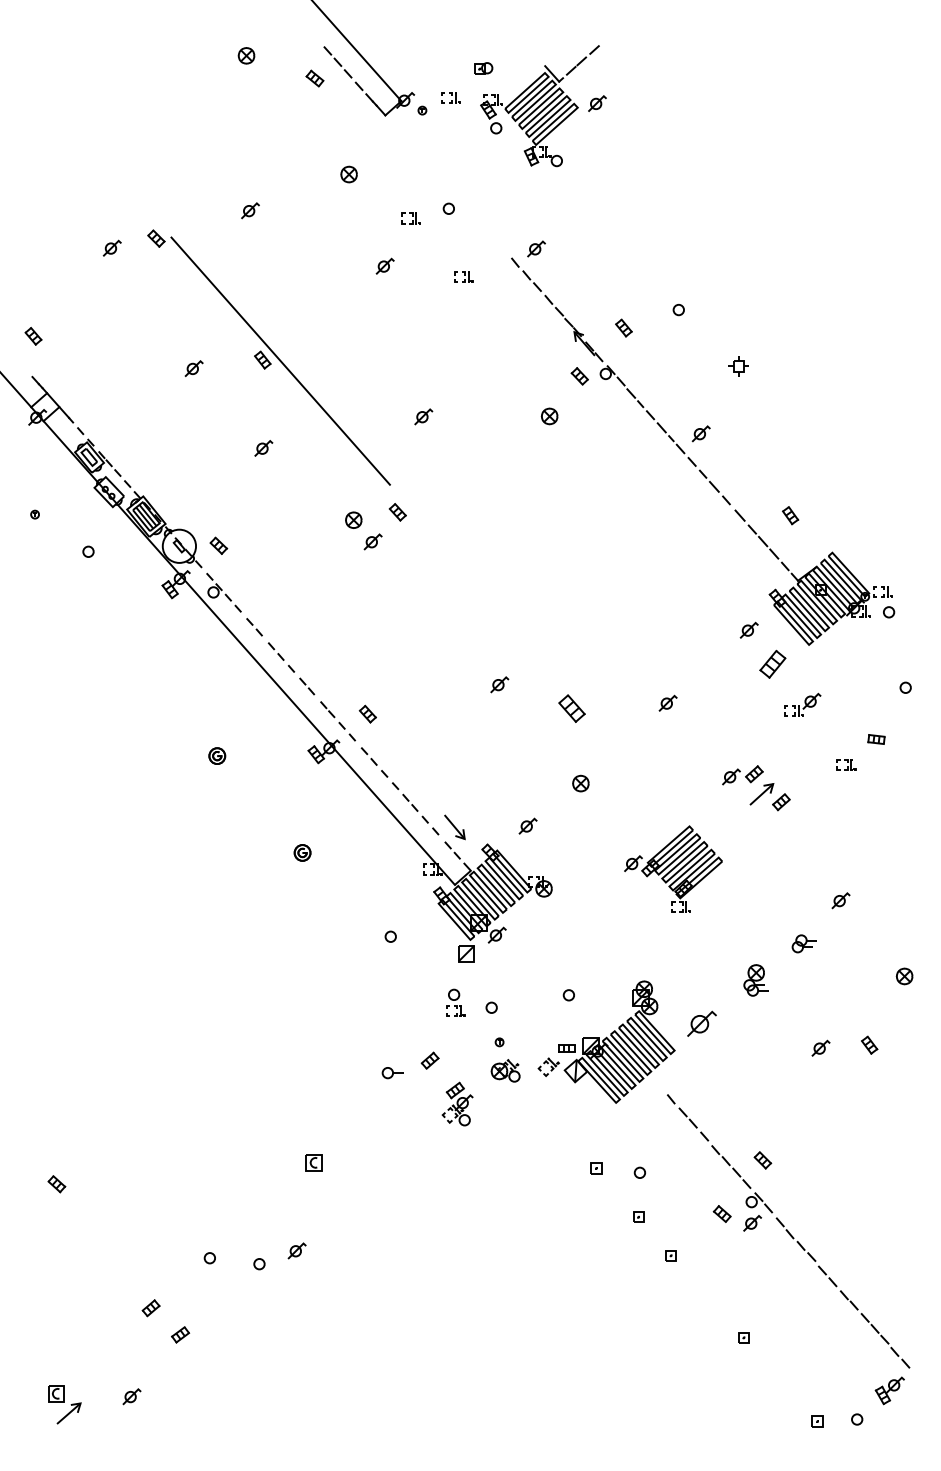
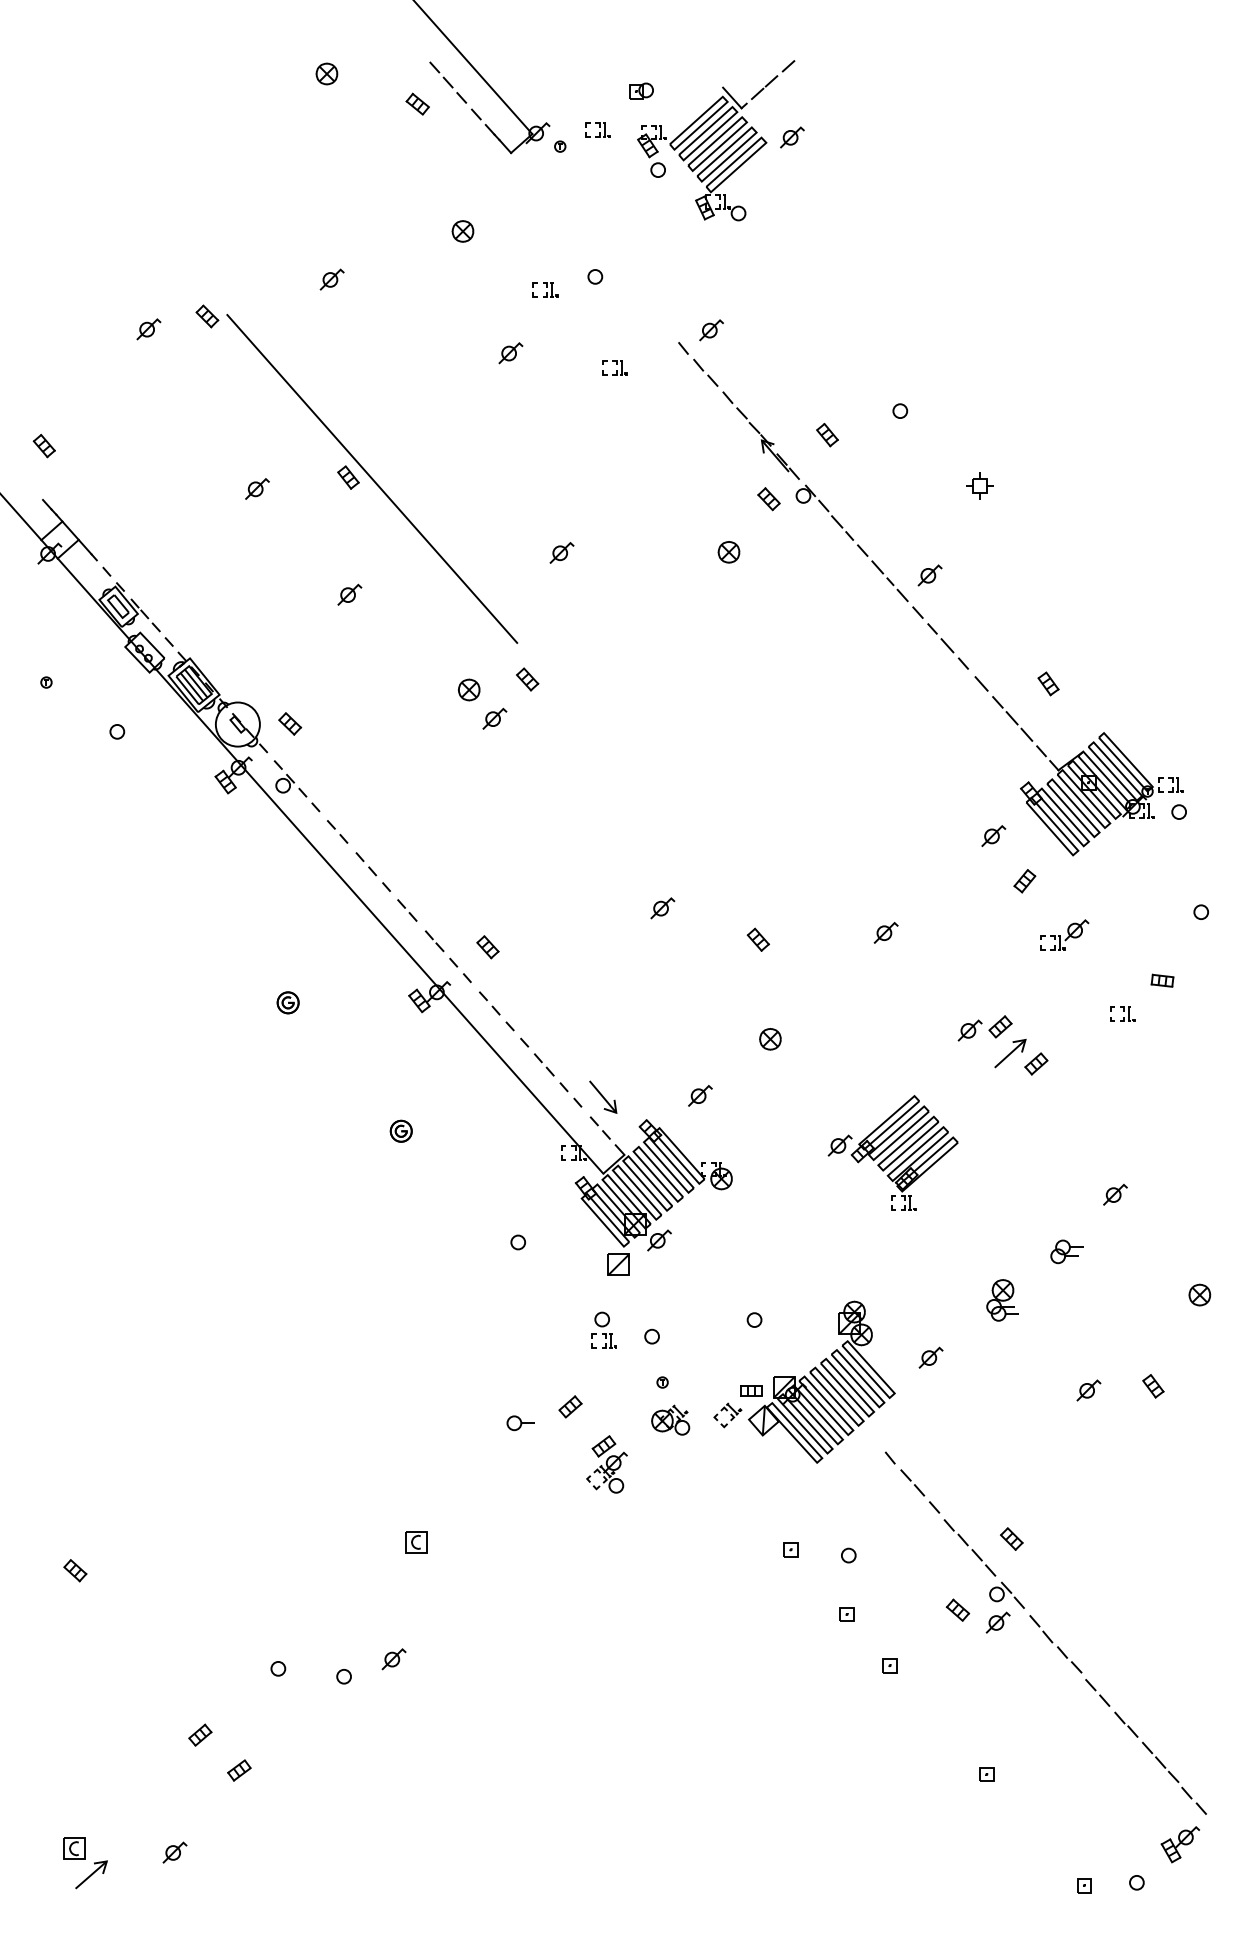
part: (772, 664) -> (1024, 881), size x0.62
part: (571, 708) -> (757, 939), size x0.62
part: (701, 1023) -> (930, 1357), size x0.62

